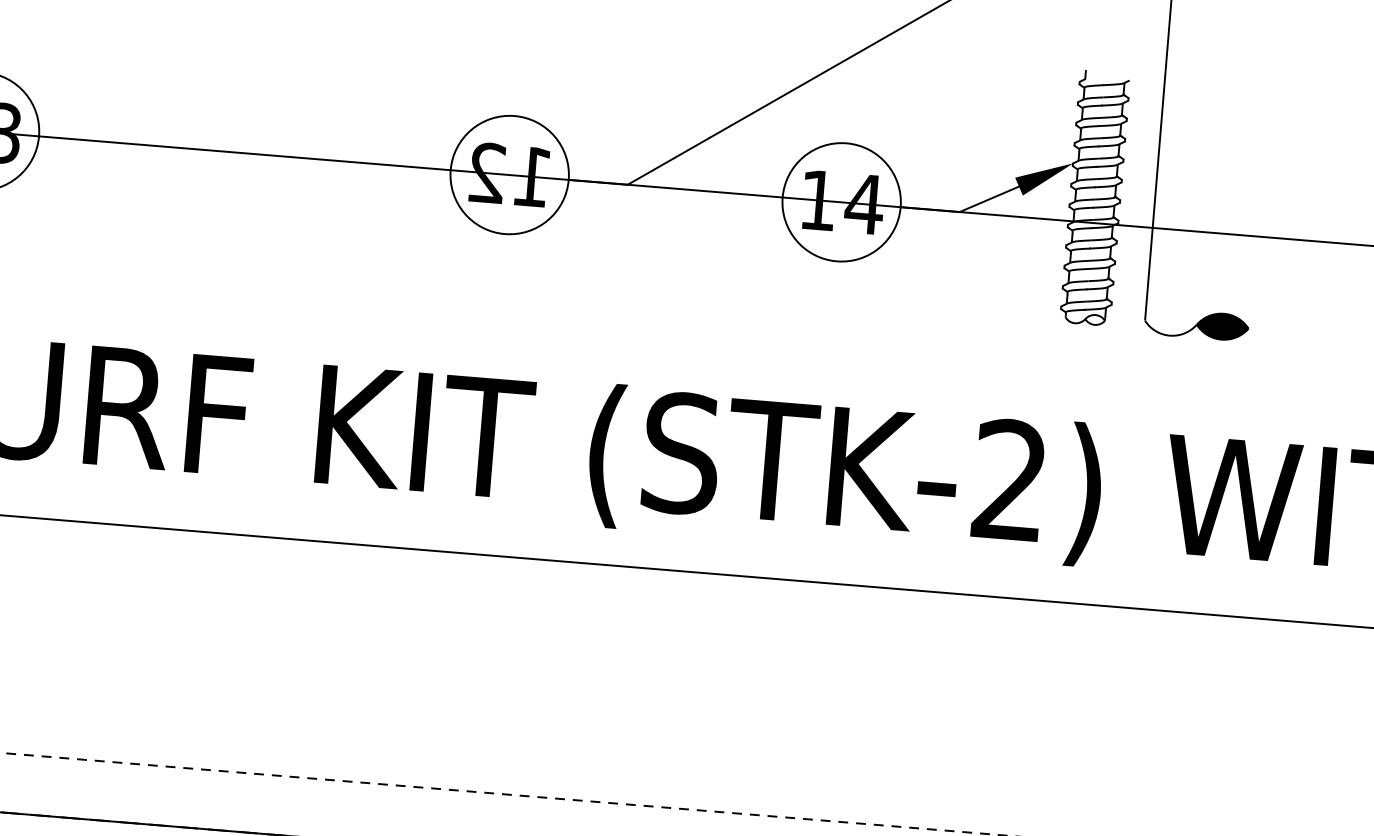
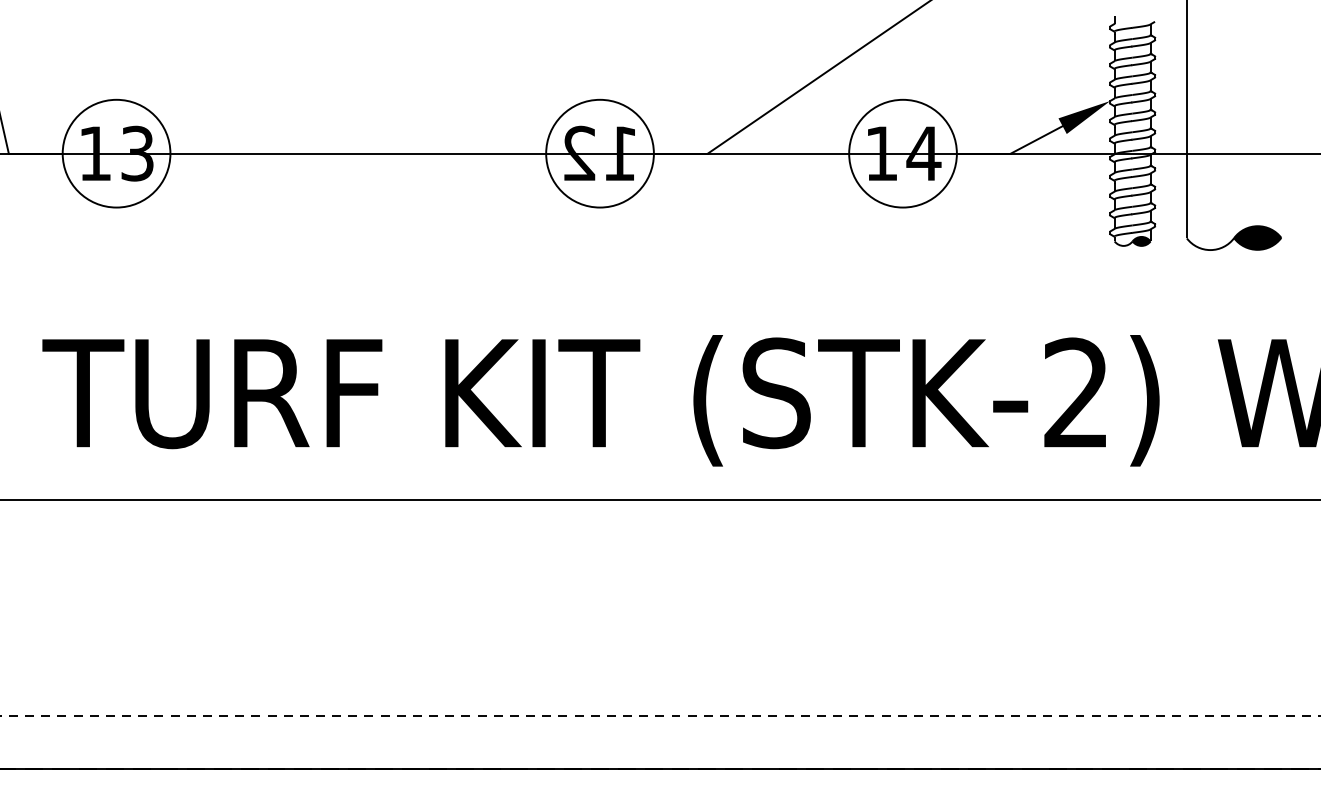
fill: (1095, 318) -> (1141, 240), added

